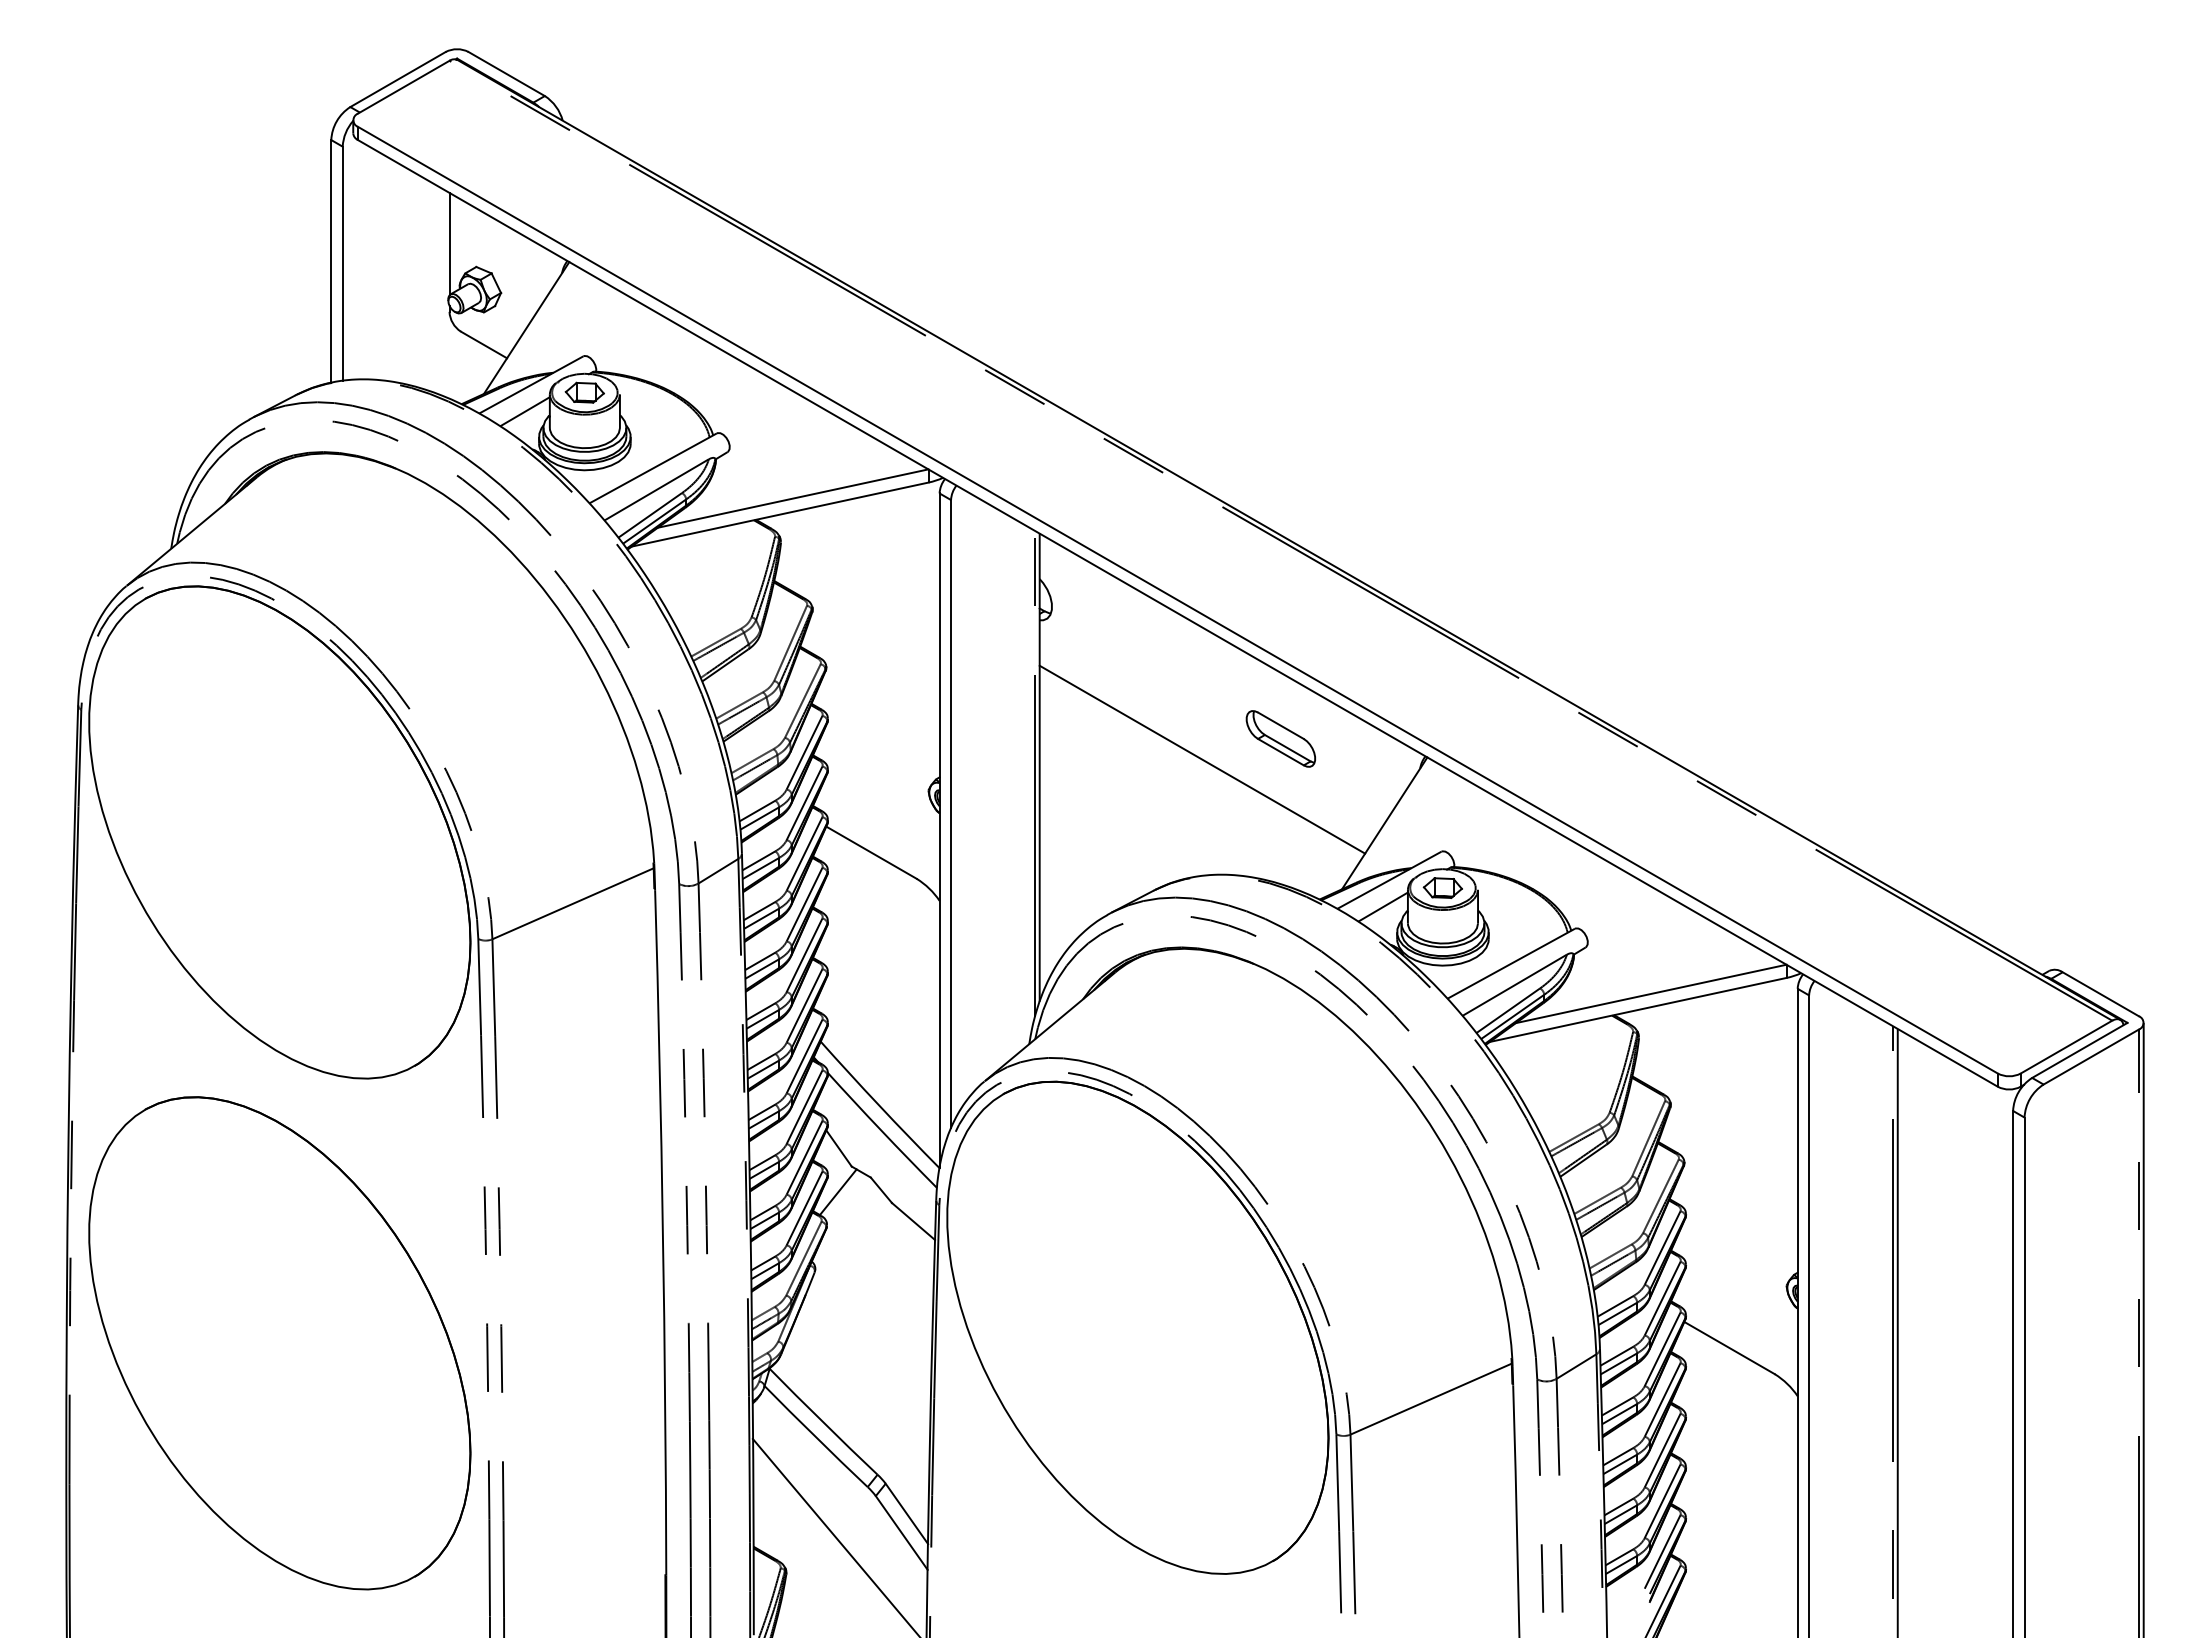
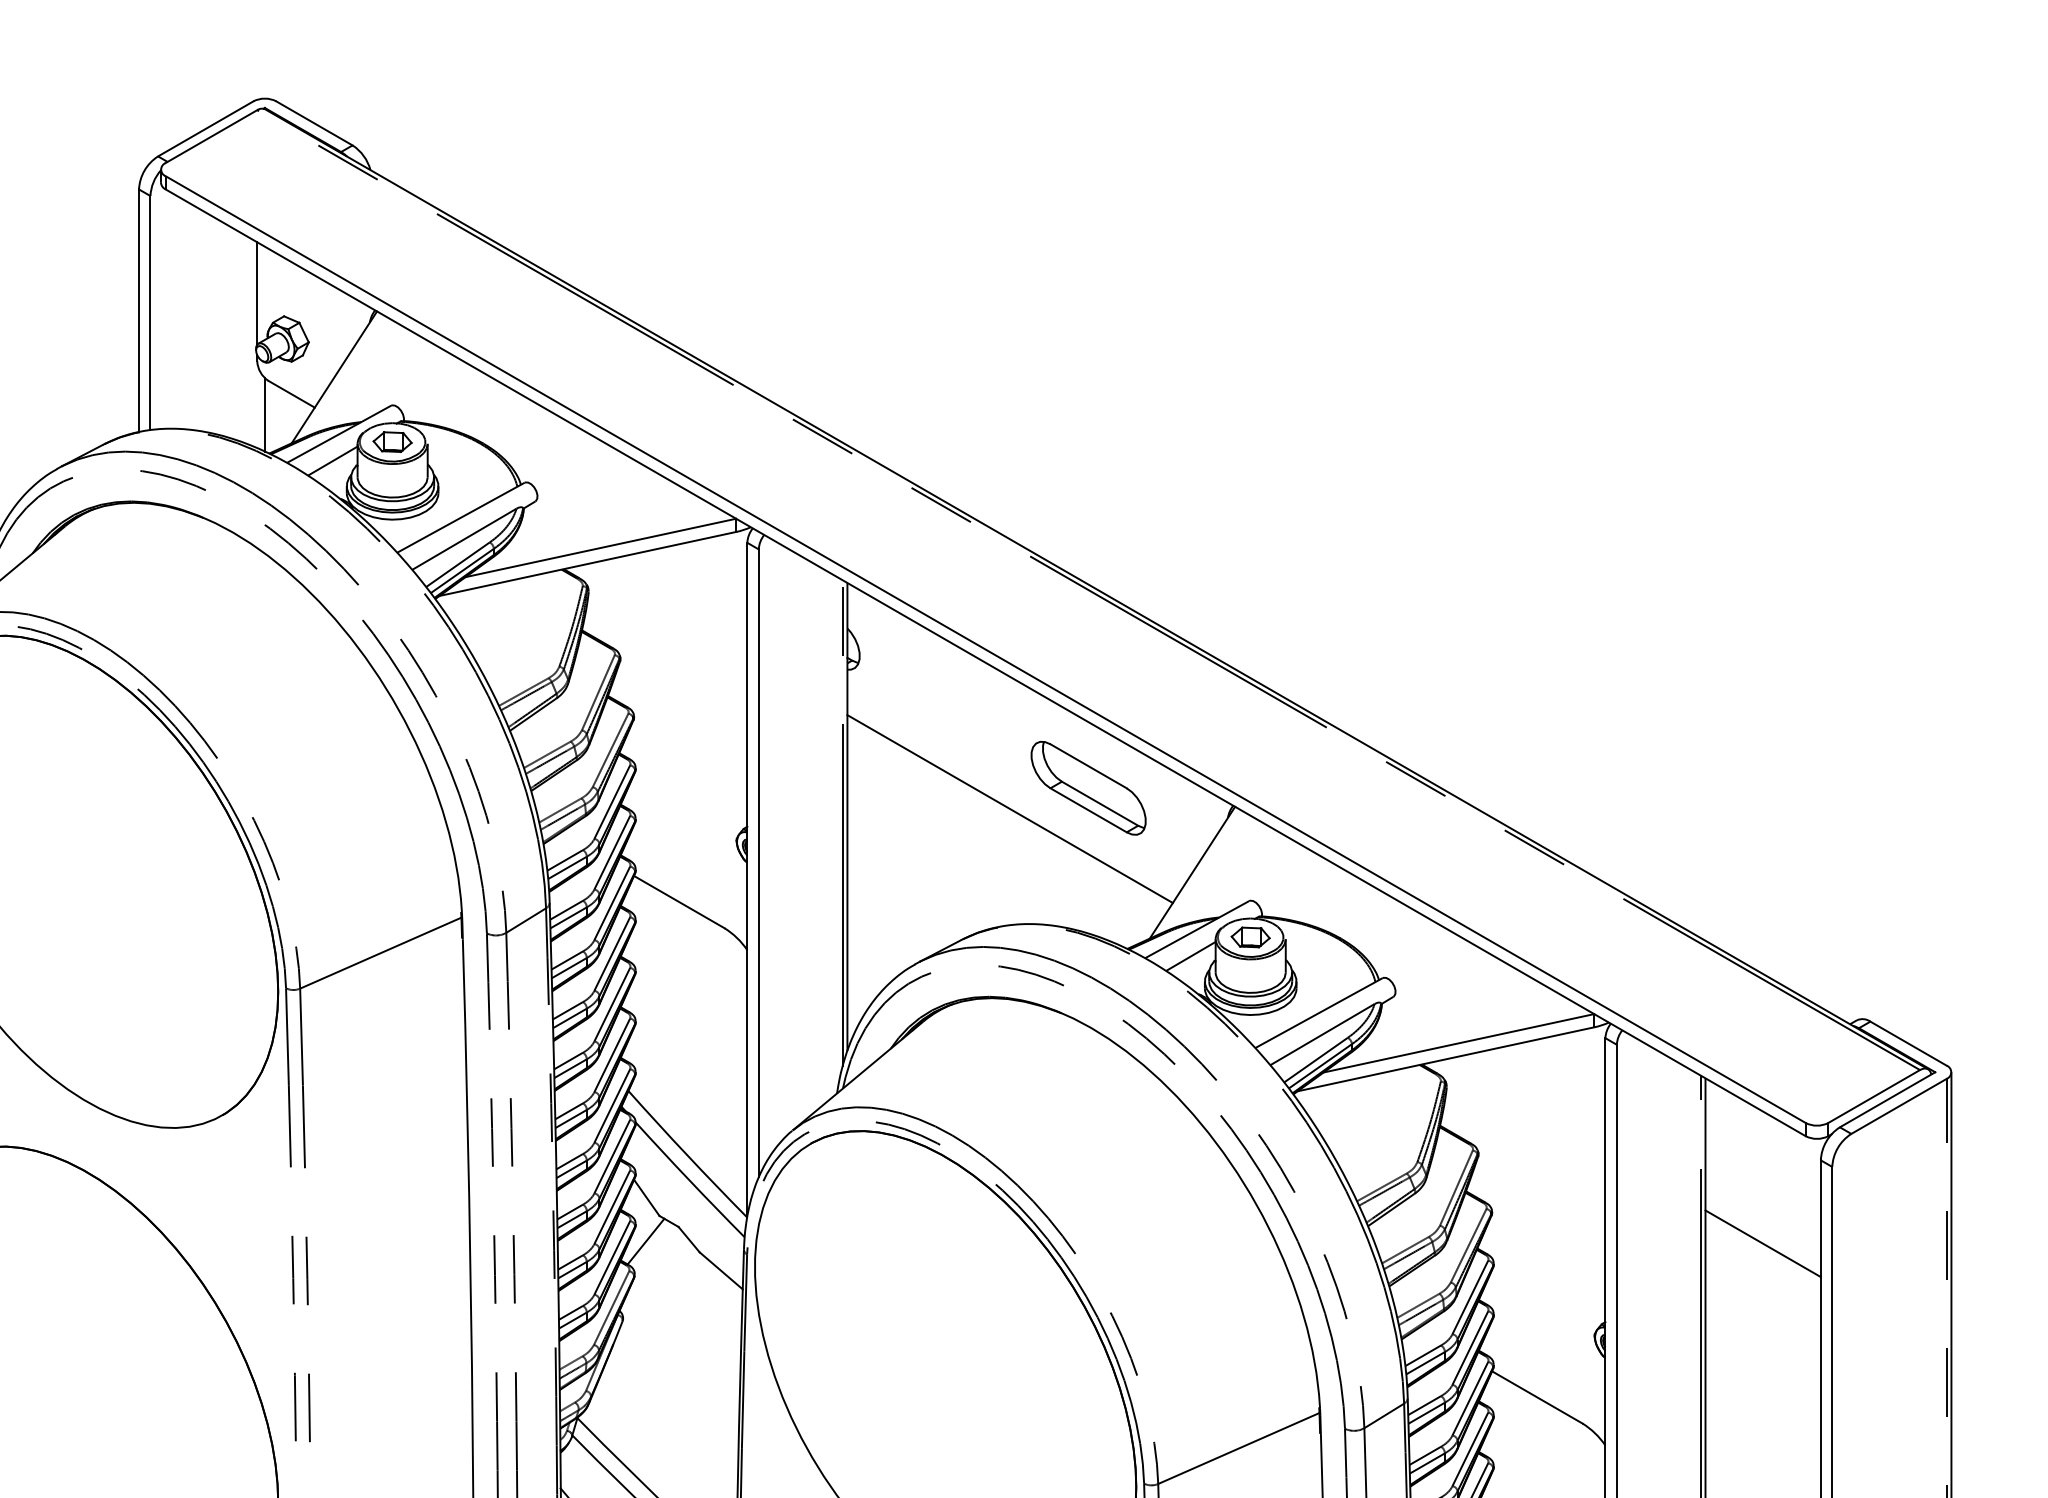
line: (457, 365) -> (265, 414), added
part: (1280, 738) -> (1088, 787), size x1.67
line: (1955, 1194) -> (1763, 1243), added

